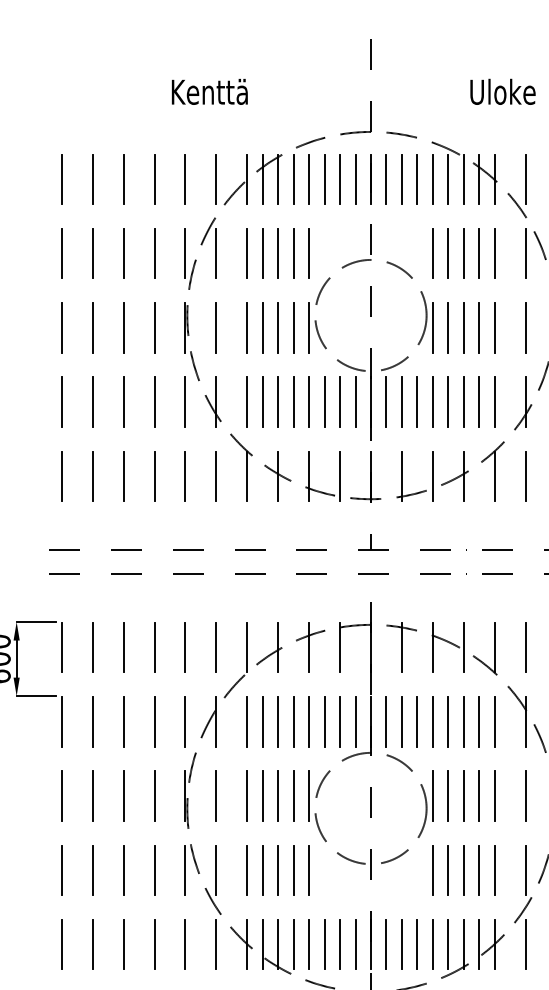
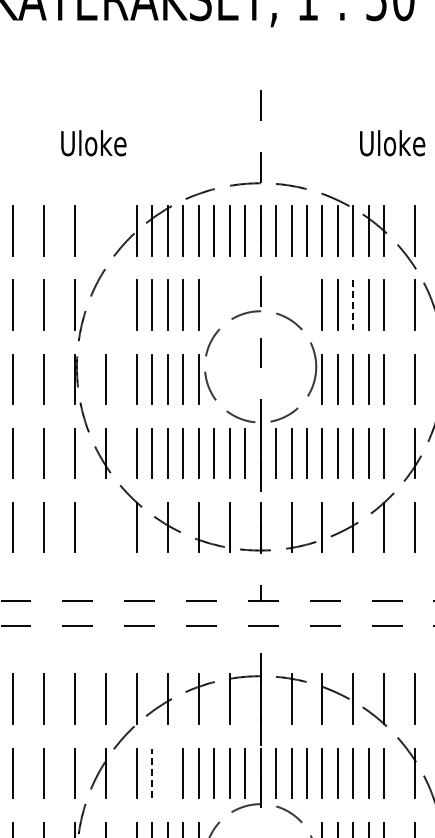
text: (209, 91) -> (99, 142), Kenttä -> Uloke
line: (216, 179) -> (106, 230), removed
line: (216, 253) -> (106, 304), removed
line: (463, 253) -> (353, 304), solid -> dashed
line: (216, 476) -> (106, 527), removed
line: (262, 721) -> (152, 772), solid -> dashed
line: (278, 721) -> (168, 772), removed

